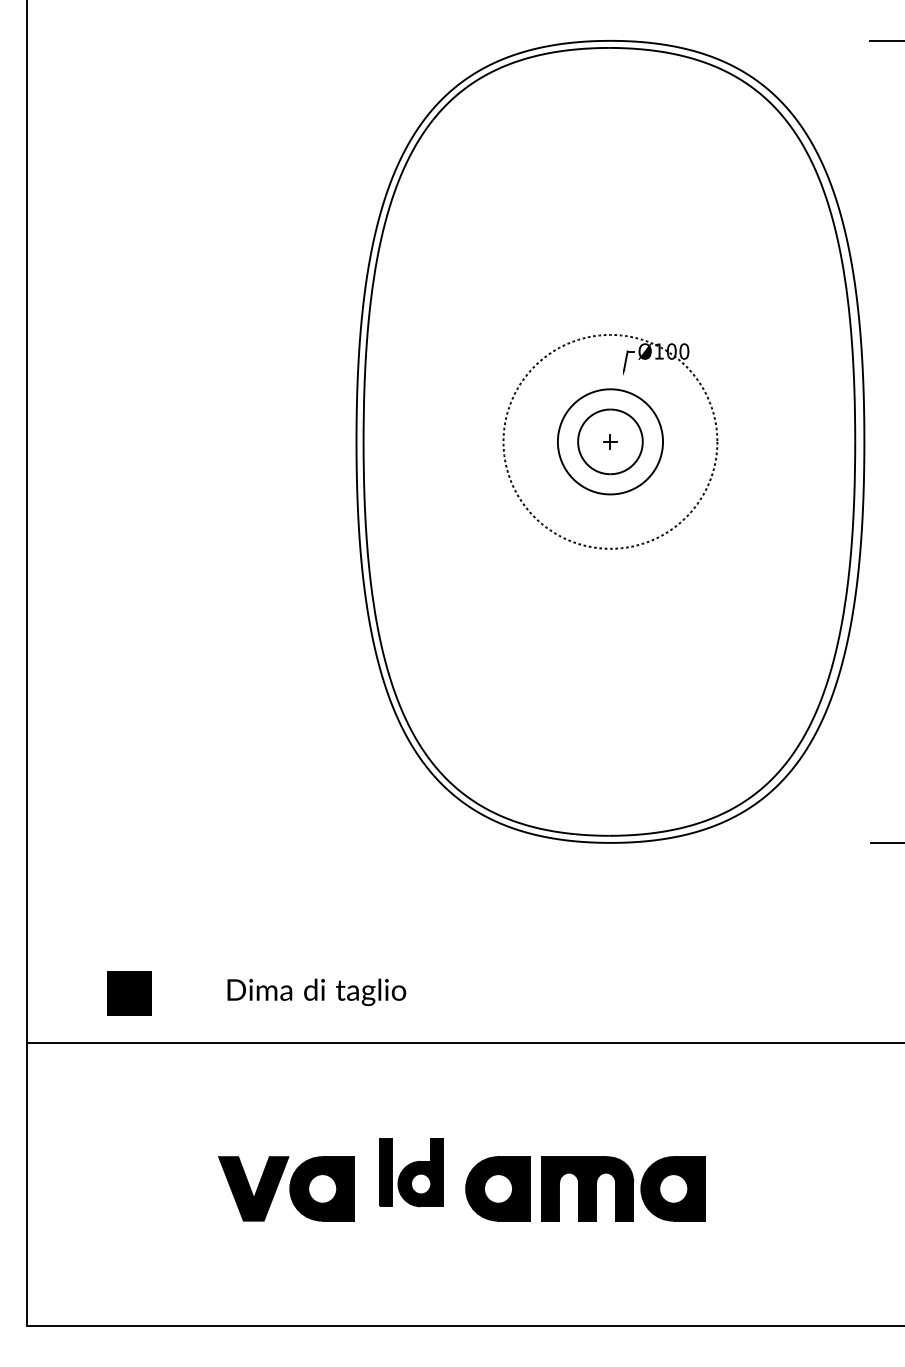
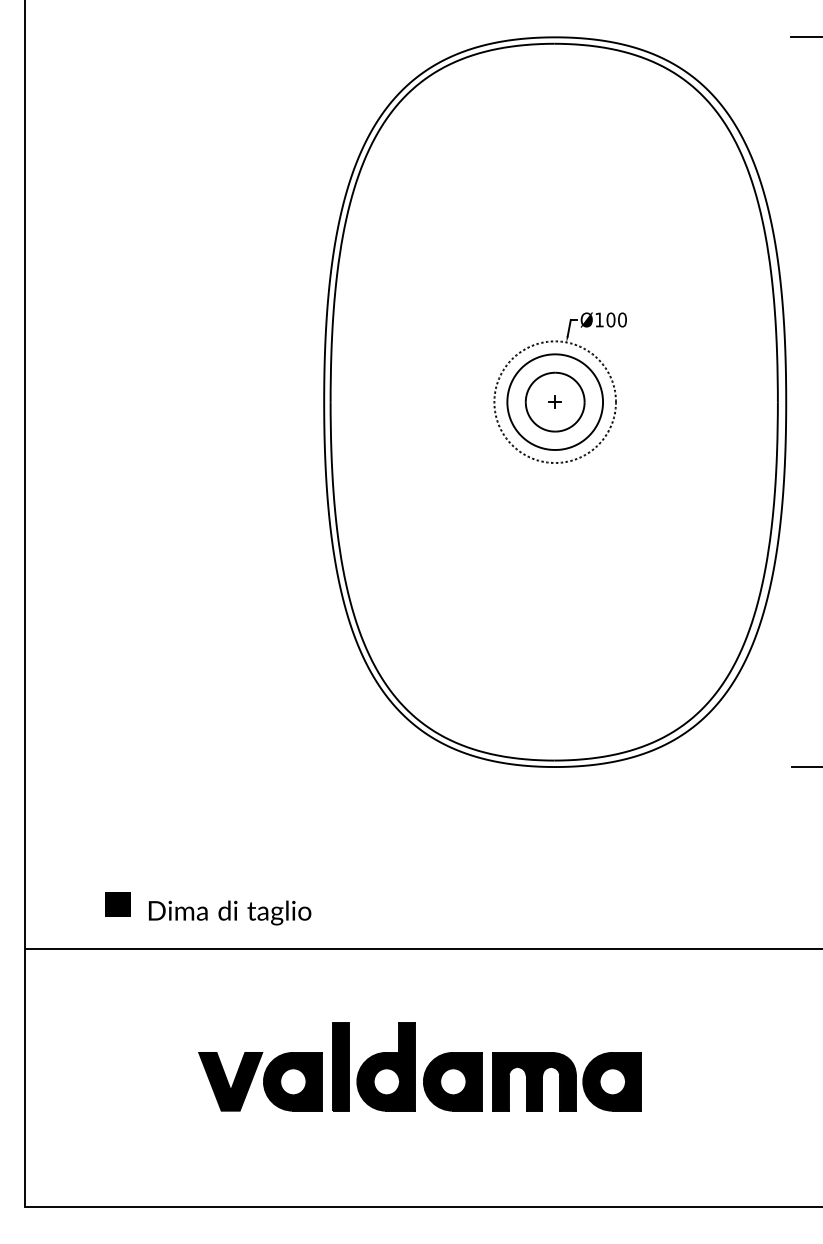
circle: (610, 441) -> (555, 401), size x0.62
text: (317, 991) -> (230, 912), moved
part: (129, 994) -> (117, 904), size x0.62
part: (410, 1172) -> (373, 1066), size x1.43

